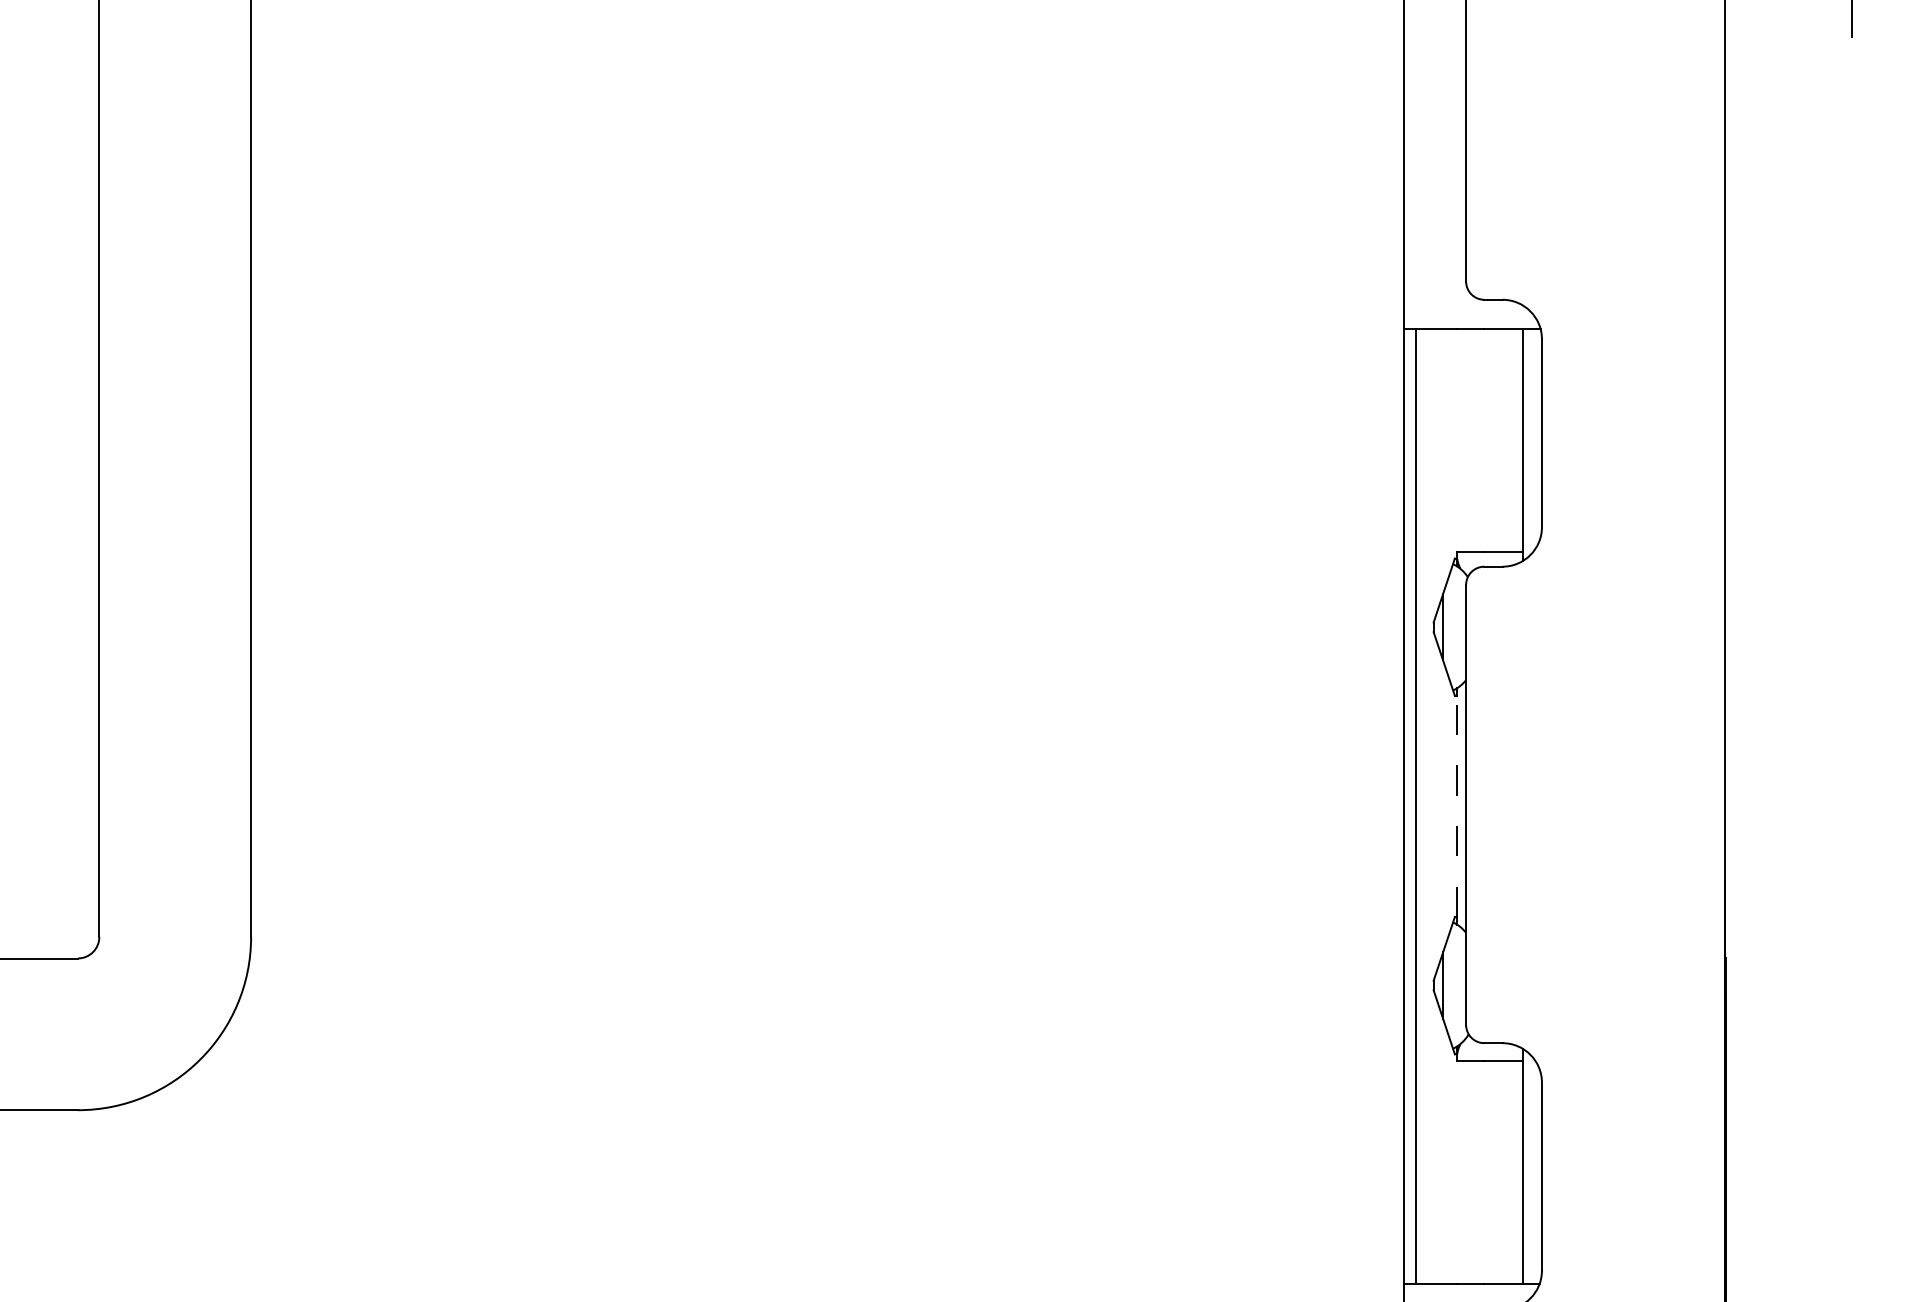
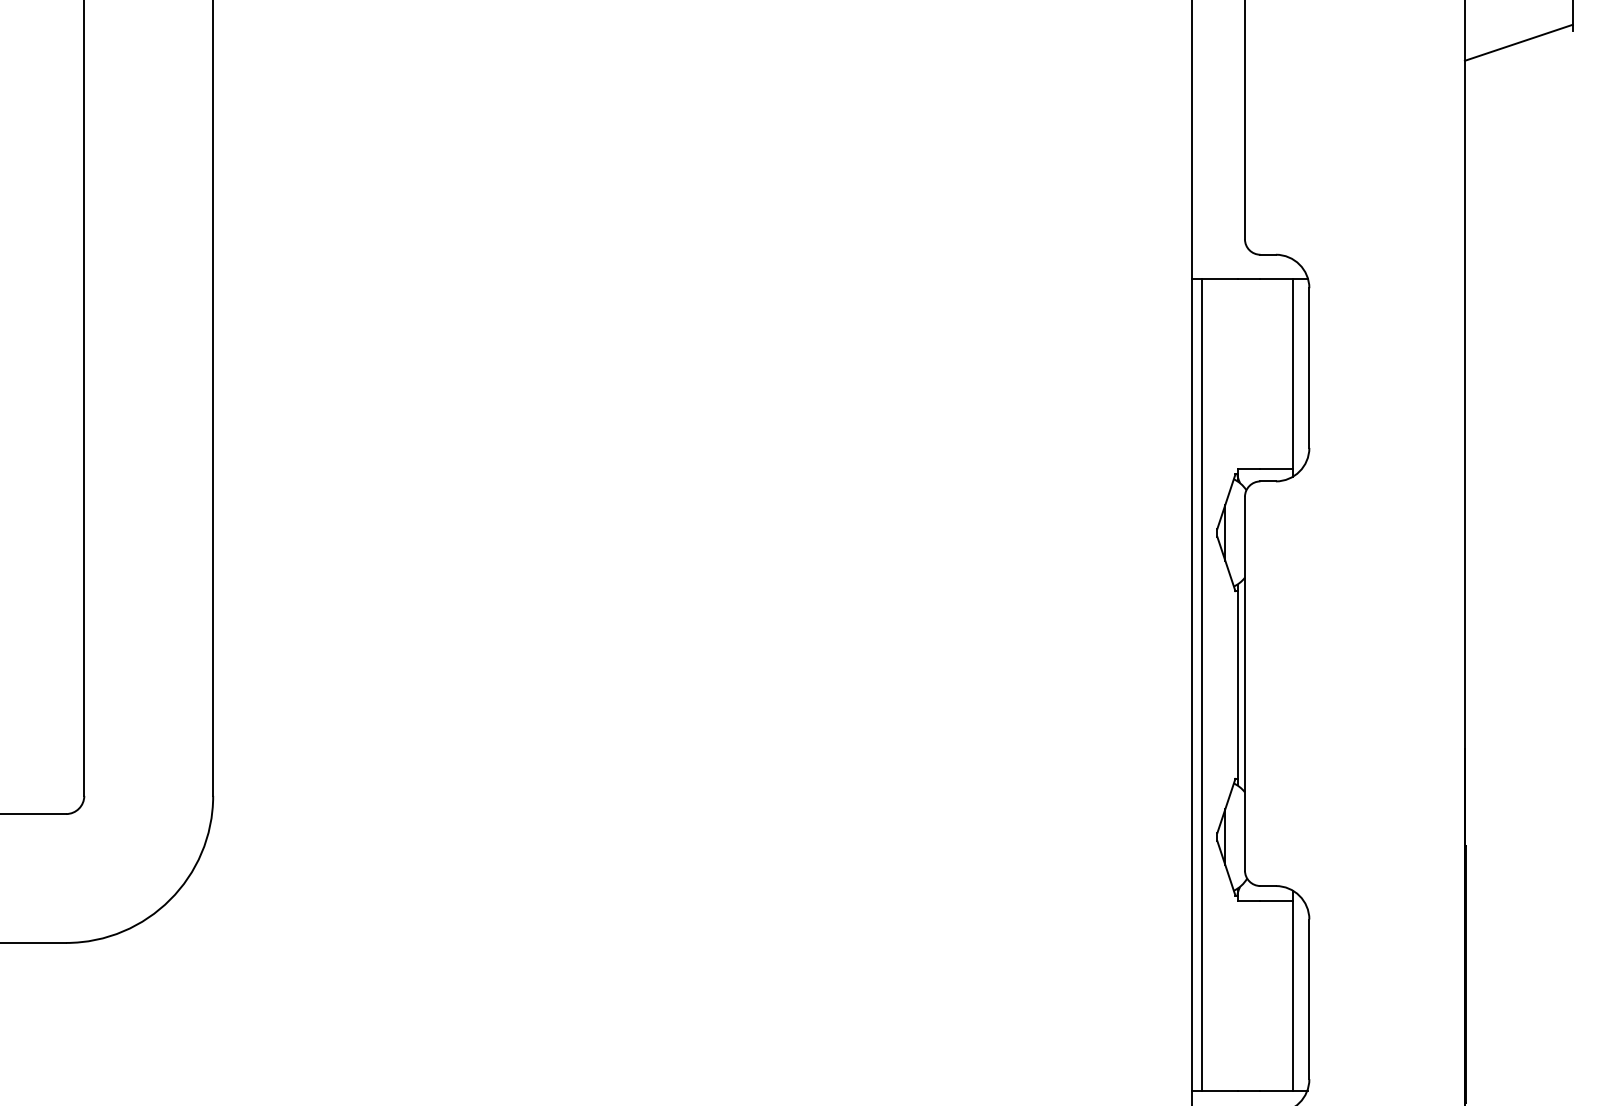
line: (1788, 49) -> (1518, 42), added
line: (1457, 806) -> (1237, 685), dashed -> solid

